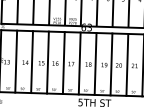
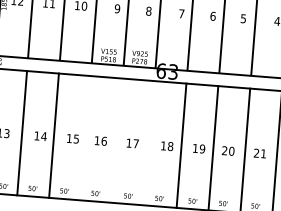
line: (47, 62) -> (84, 138), removed
line: (63, 63) -> (117, 141), removed
line: (79, 63) -> (149, 143), removed

